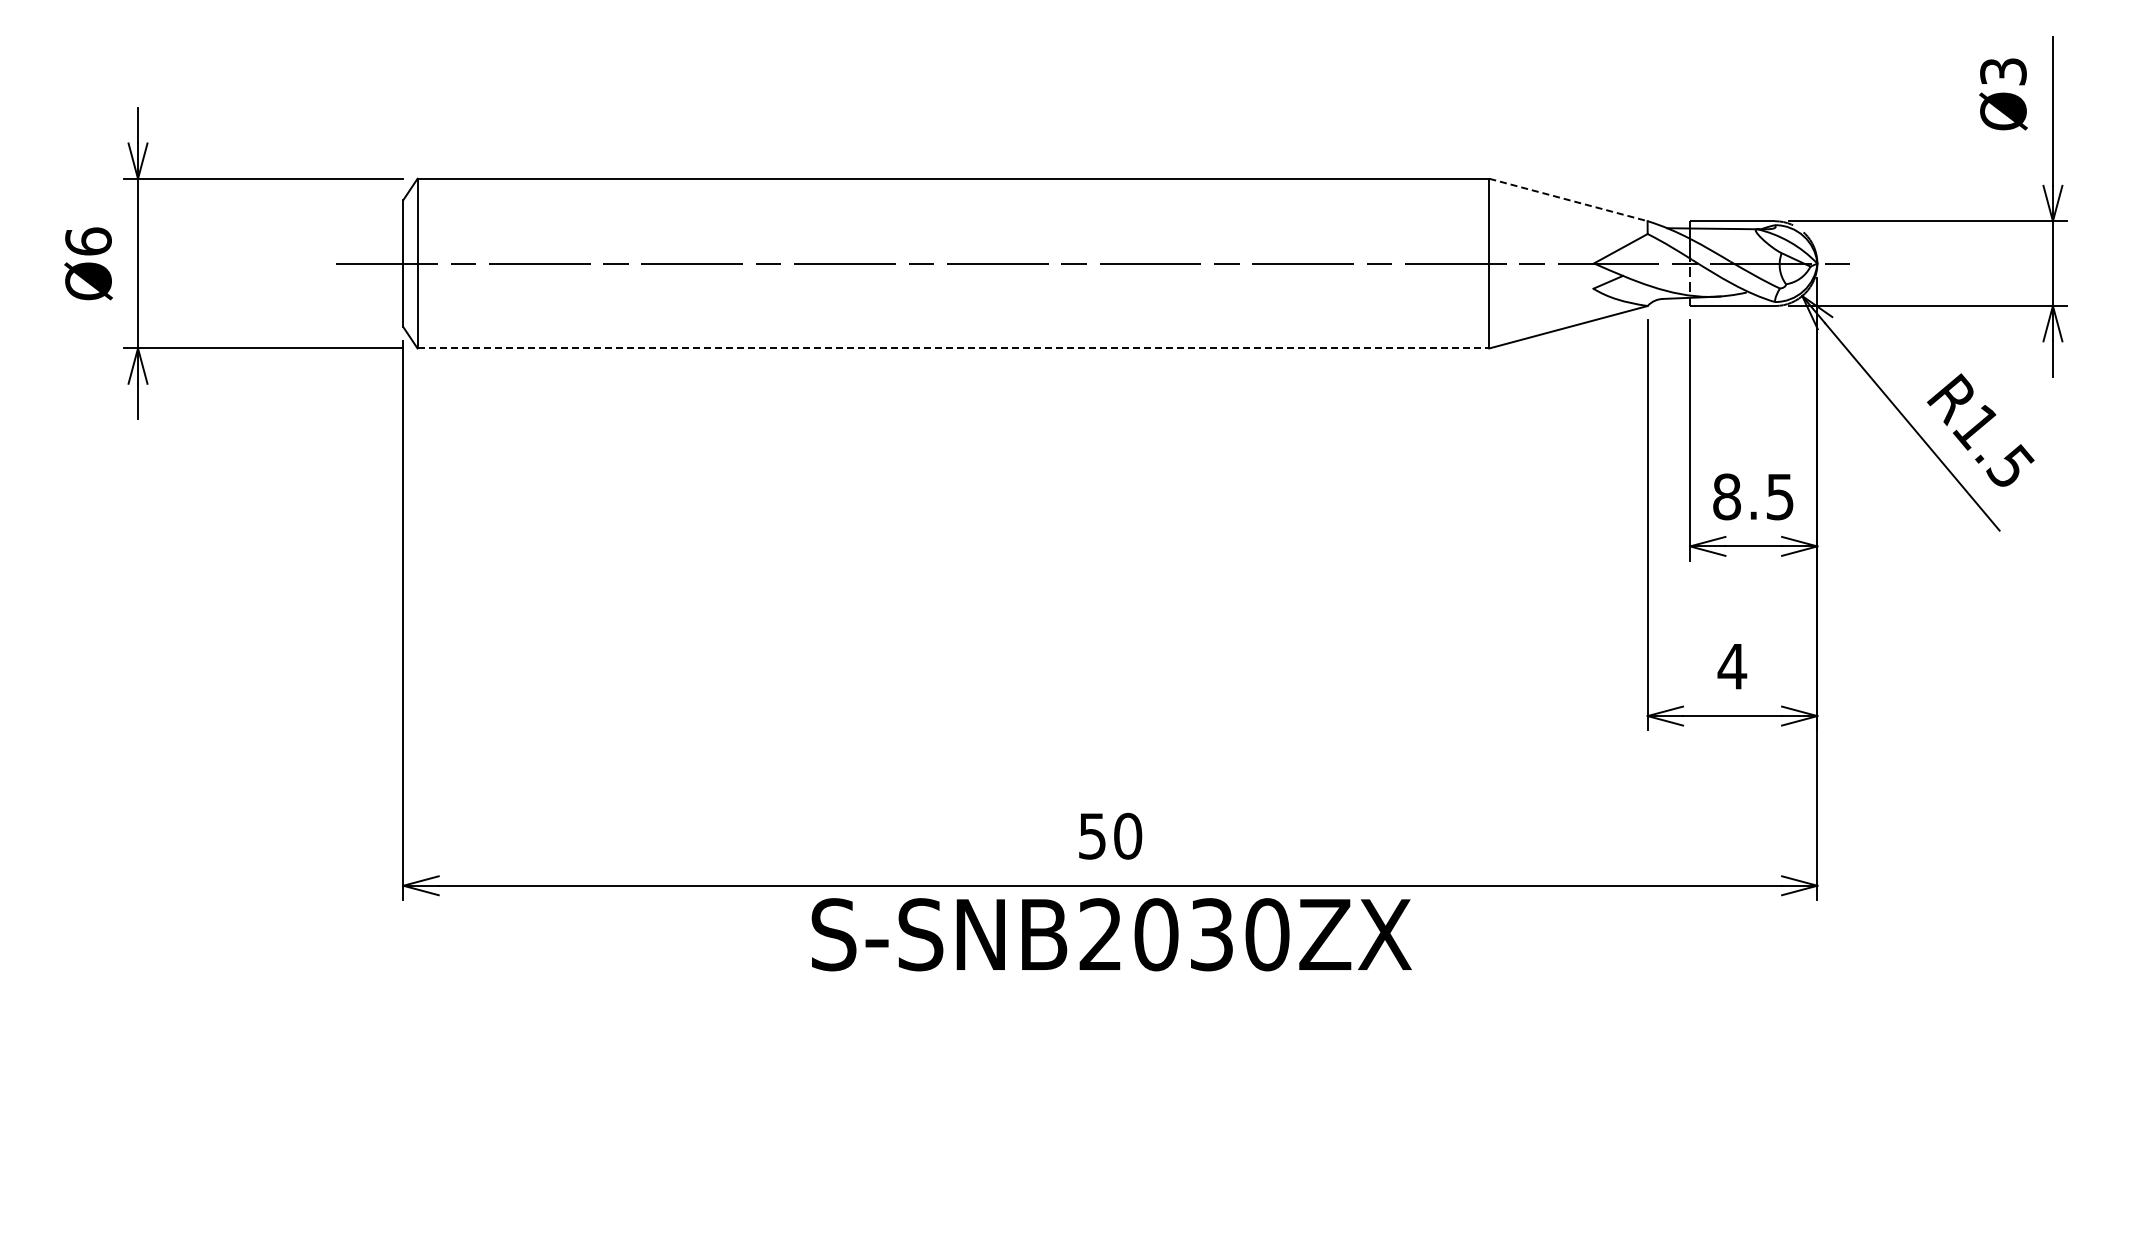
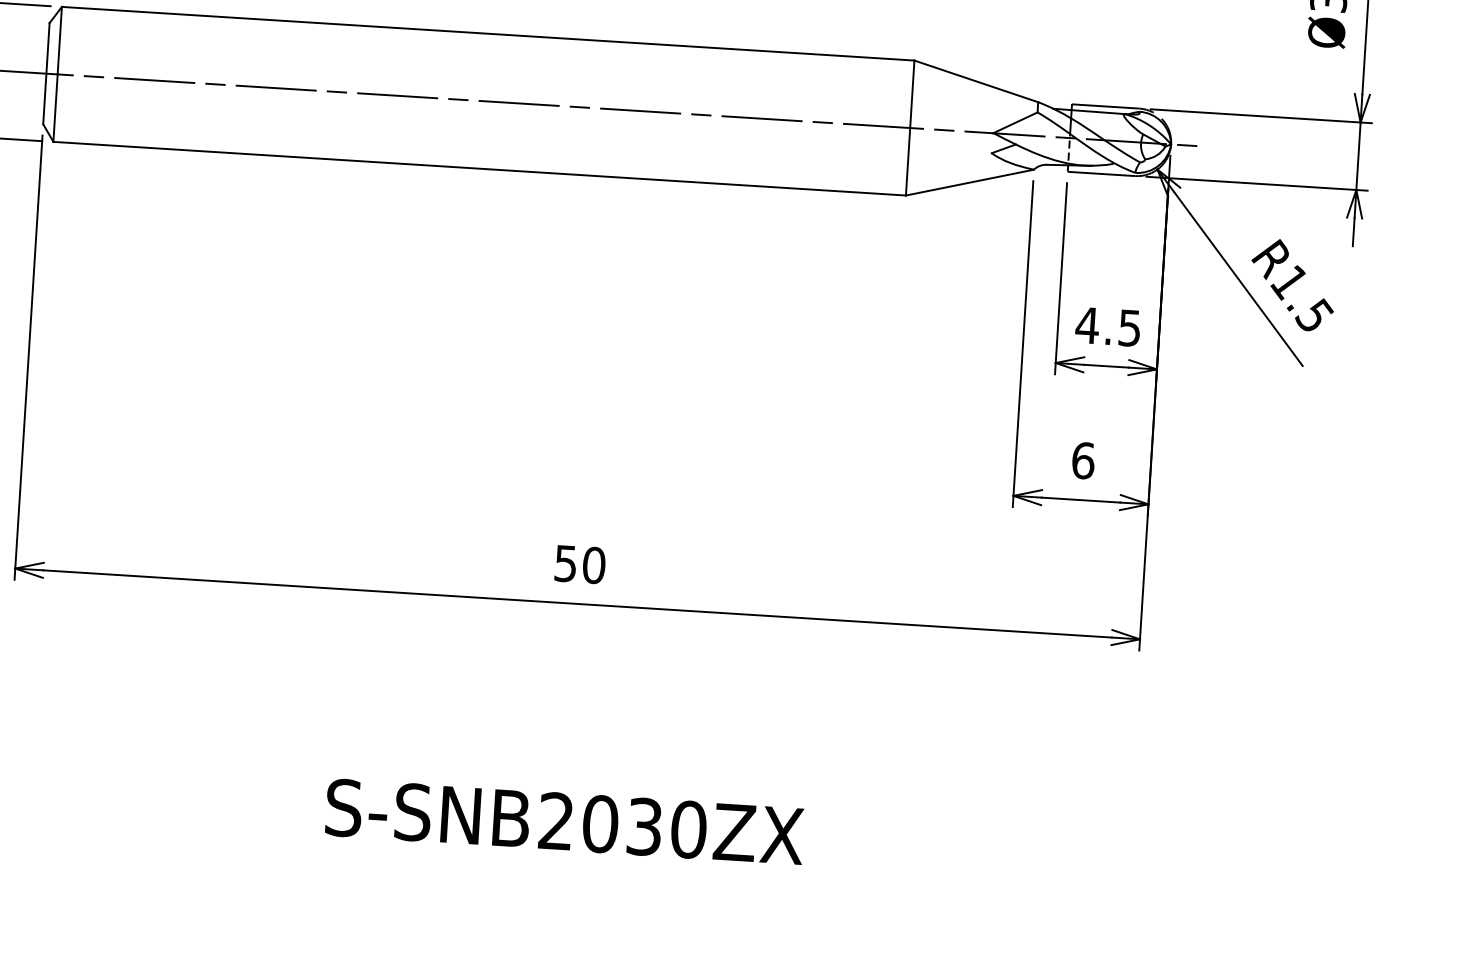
line: (1568, 199) -> (976, 81), dashed -> solid
line: (953, 348) -> (479, 168), dashed -> solid
text: (1726, 496) -> (1087, 325), 8.5 -> 4.5
text: (1732, 666) -> (1083, 460), 4 -> 6
text: (1111, 934) -> (564, 821), moved

